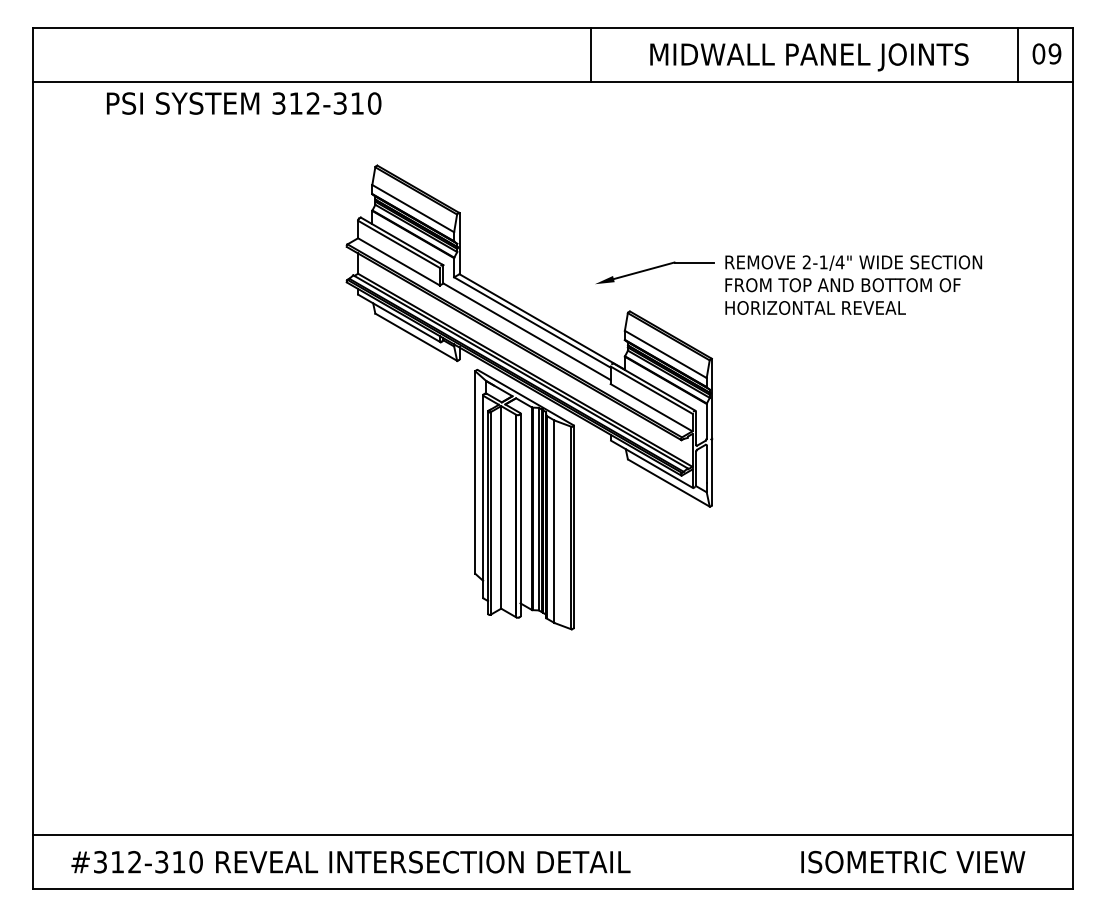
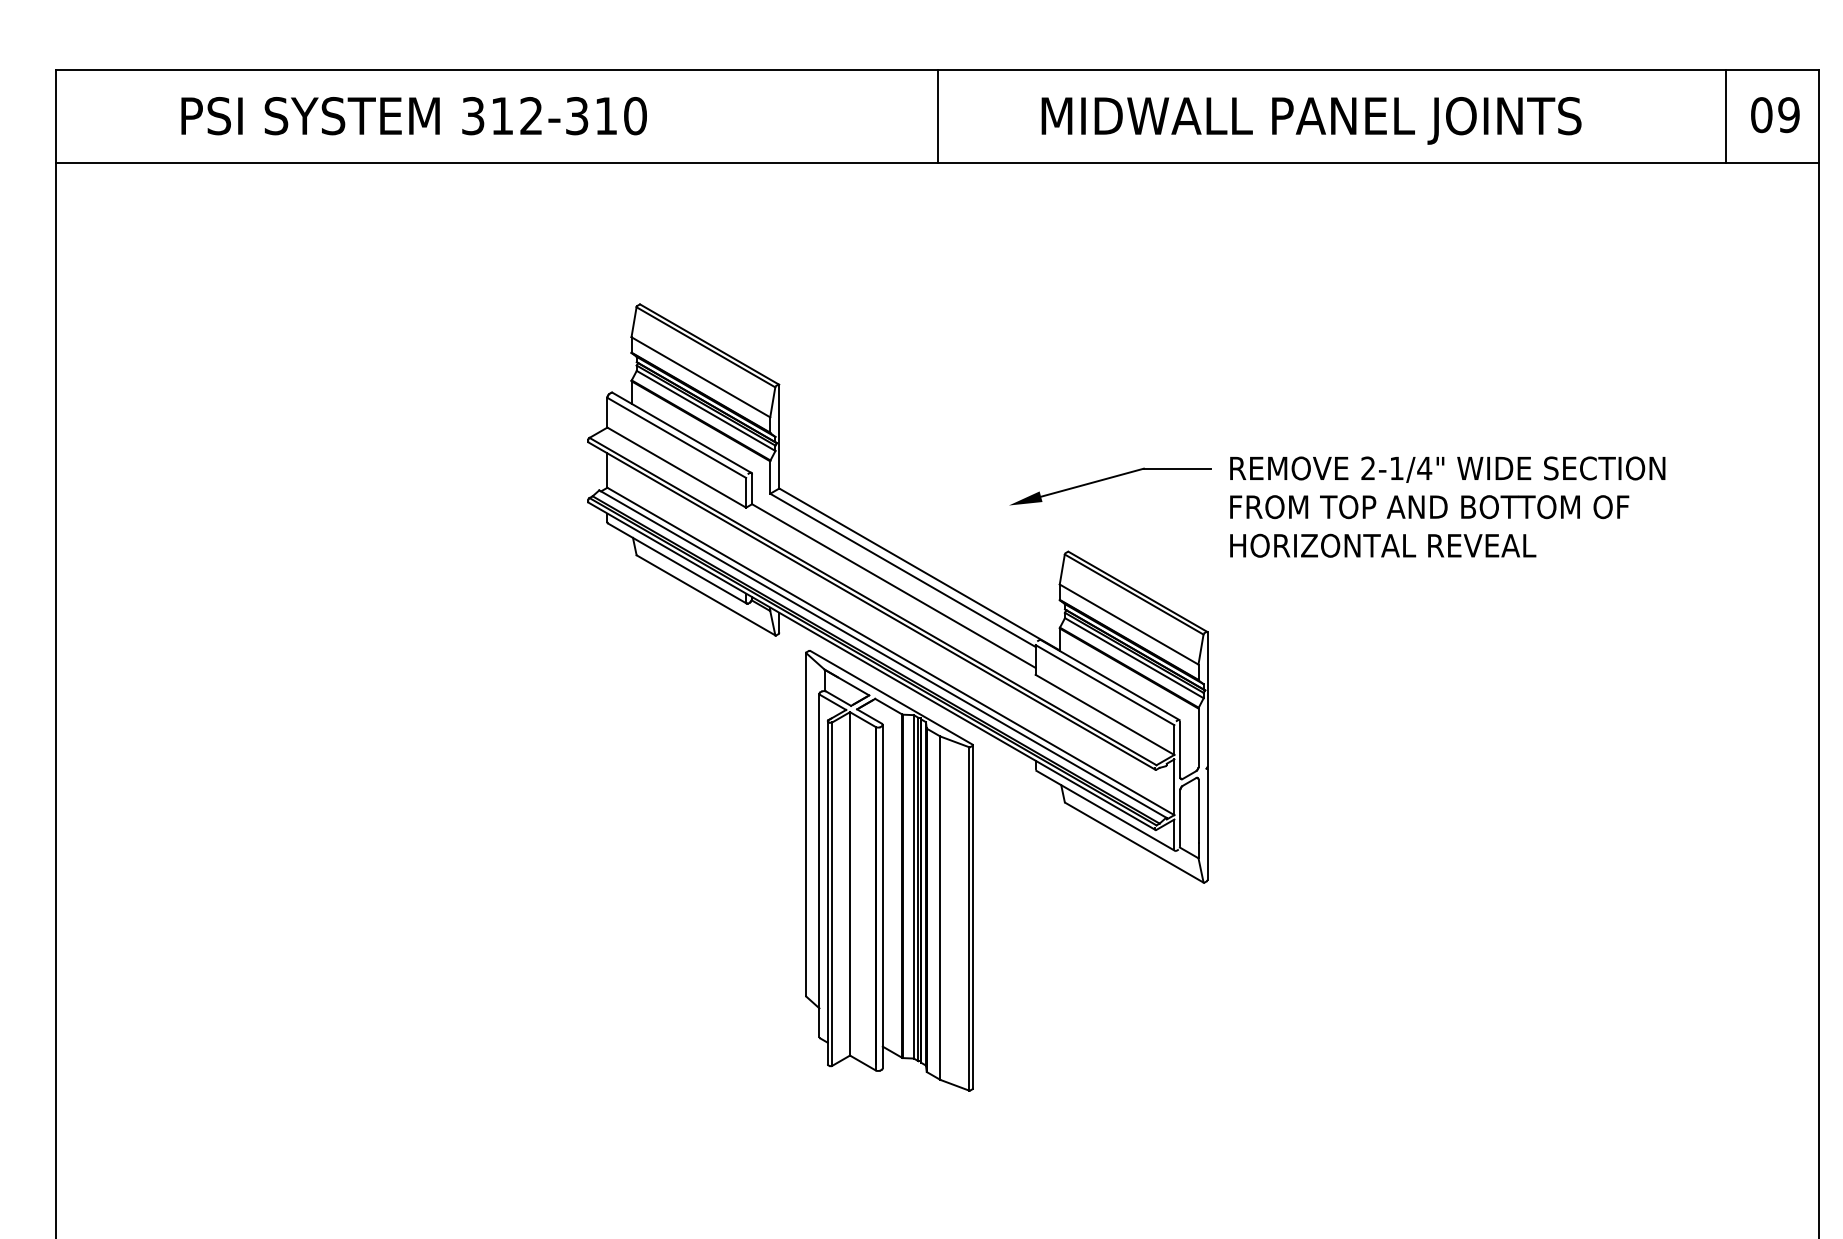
line: (591, 54) -> (938, 115), moved
text: (809, 57) -> (1311, 121), moved
text: (244, 103) -> (414, 115), moved

